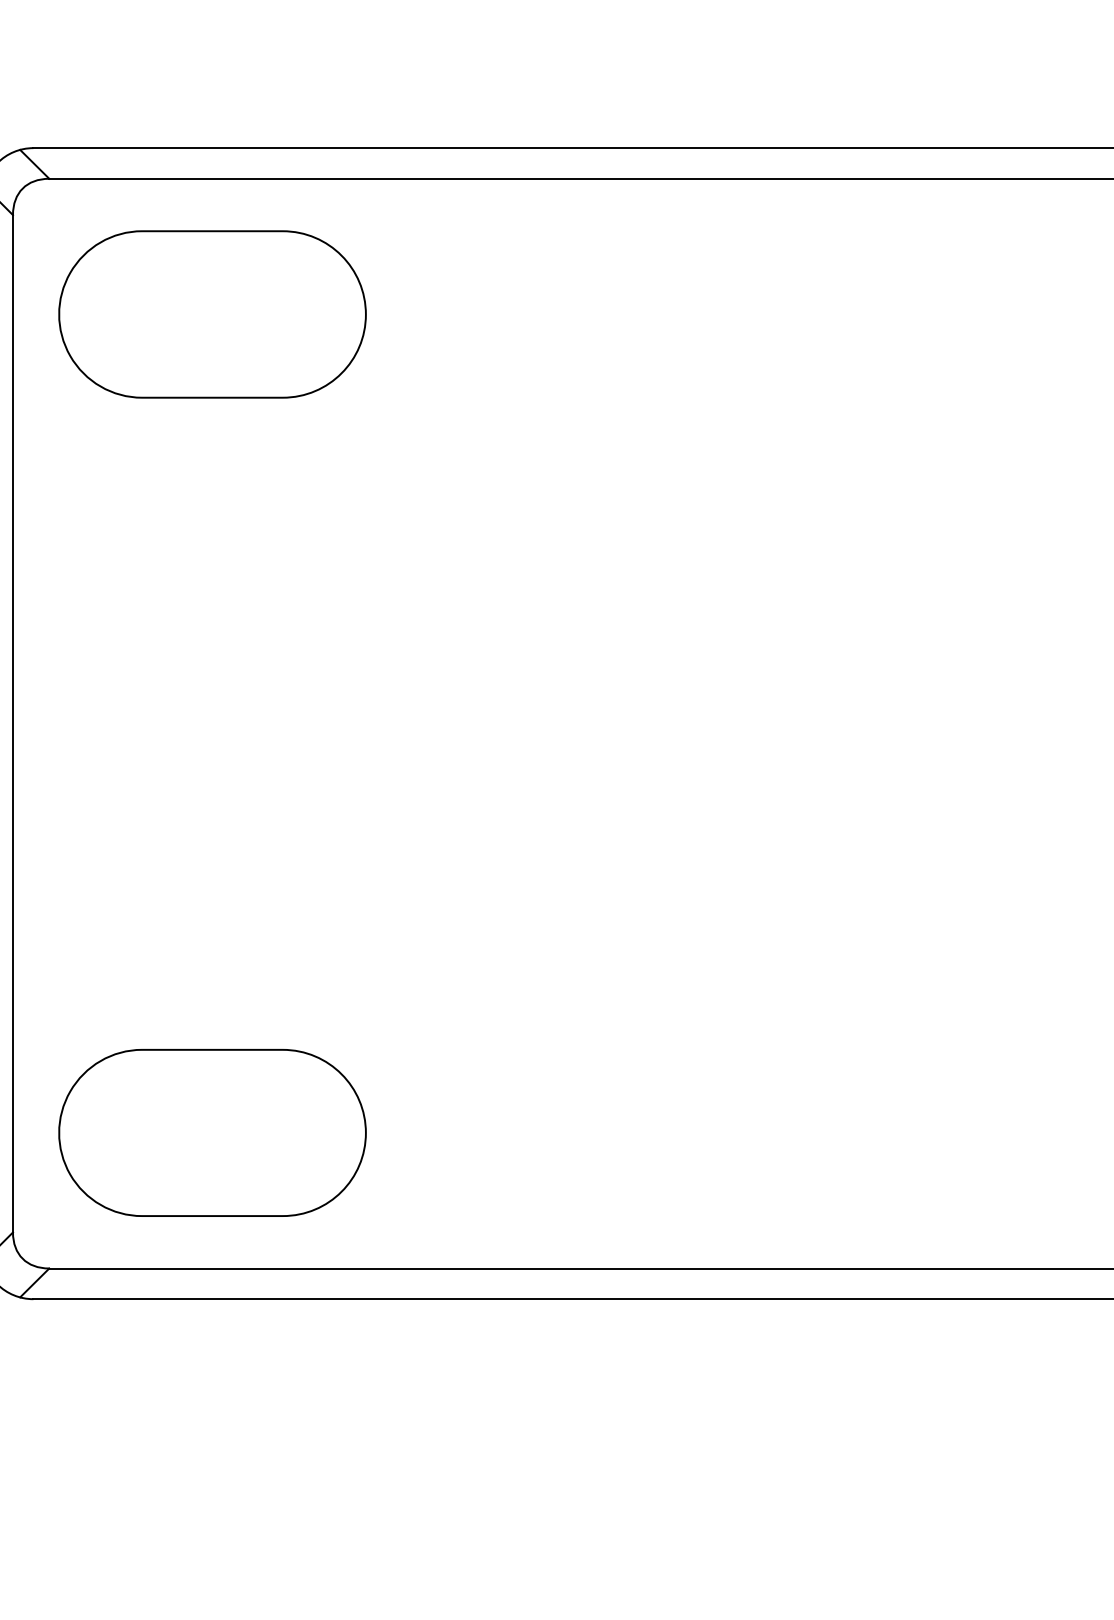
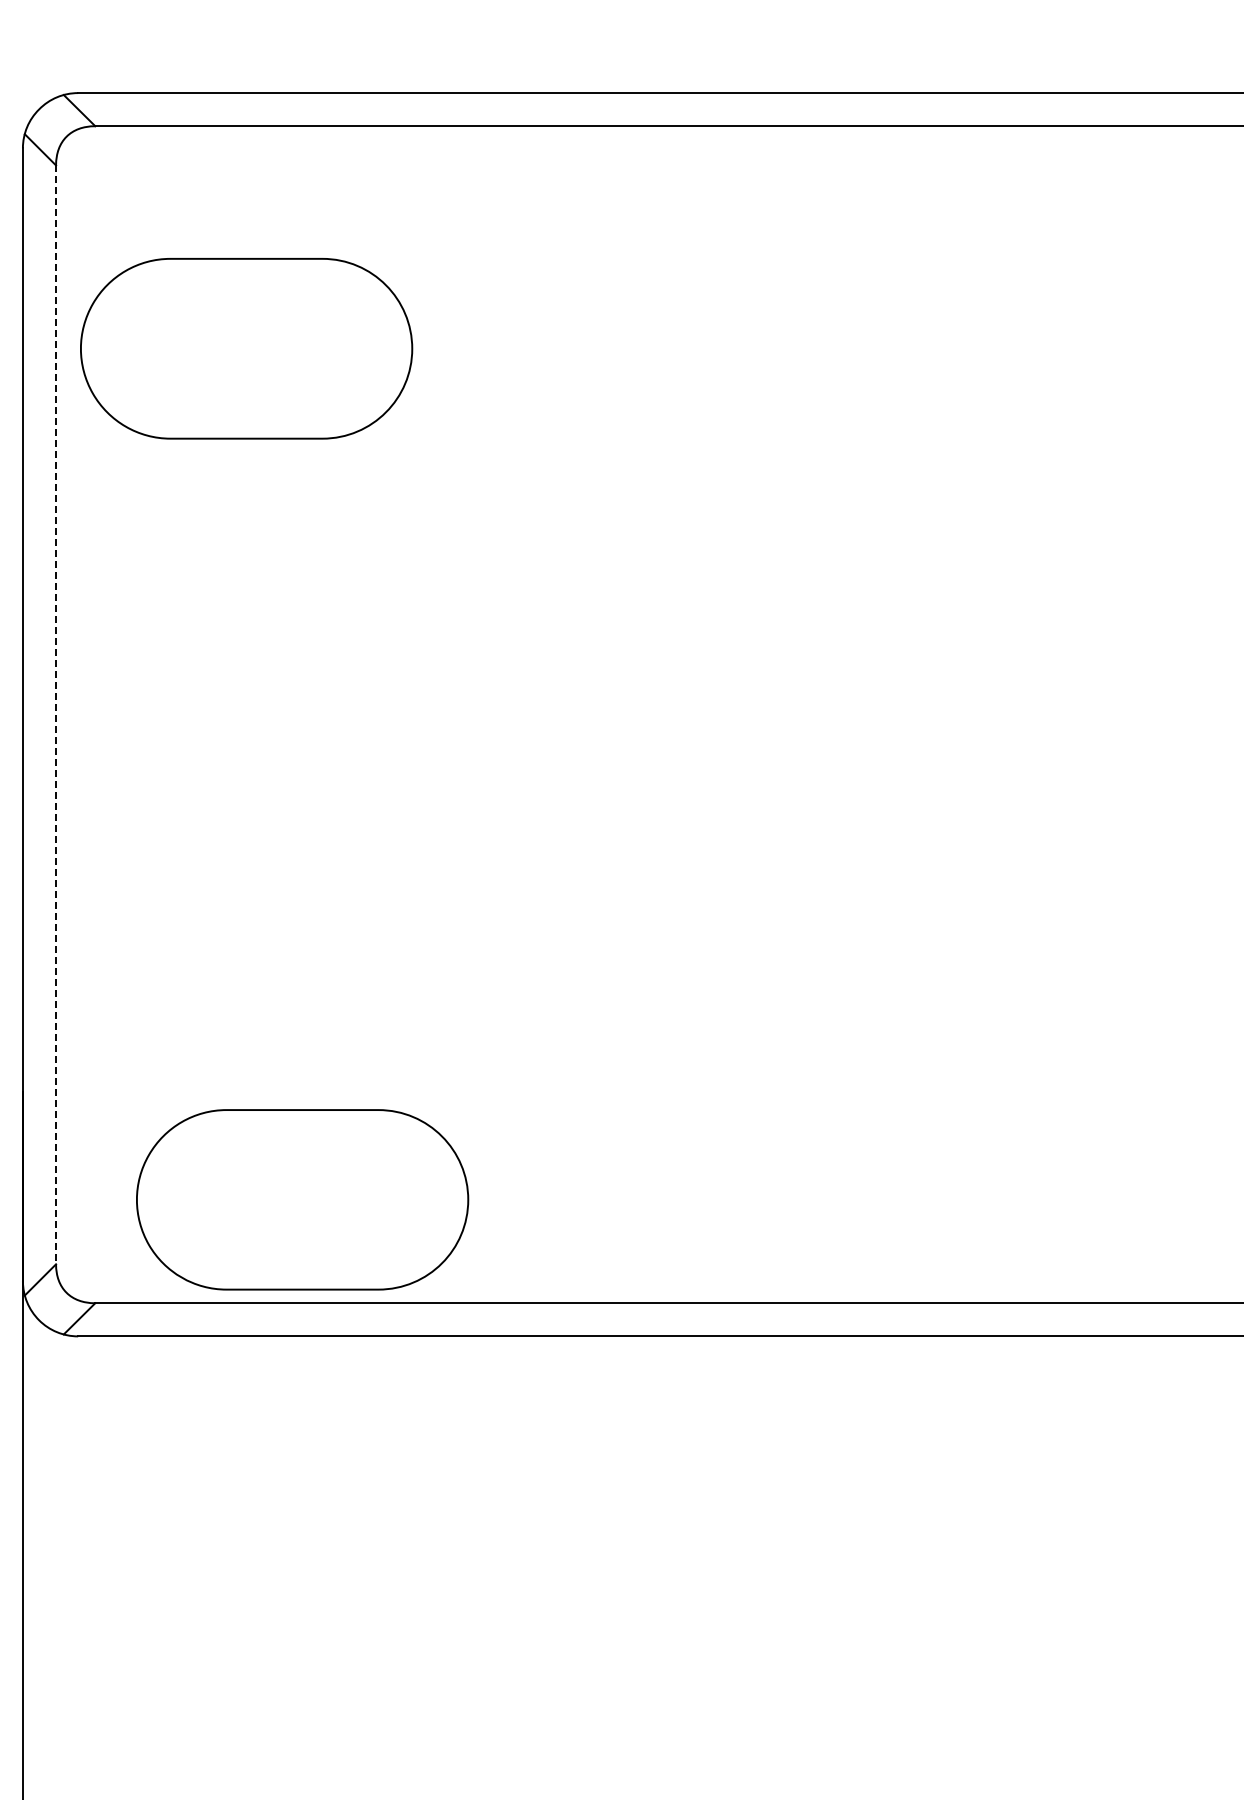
part: (212, 314) -> (246, 348), moved
line: (13, 724) -> (56, 715), solid -> dashed
part: (212, 1132) -> (302, 1199), moved

